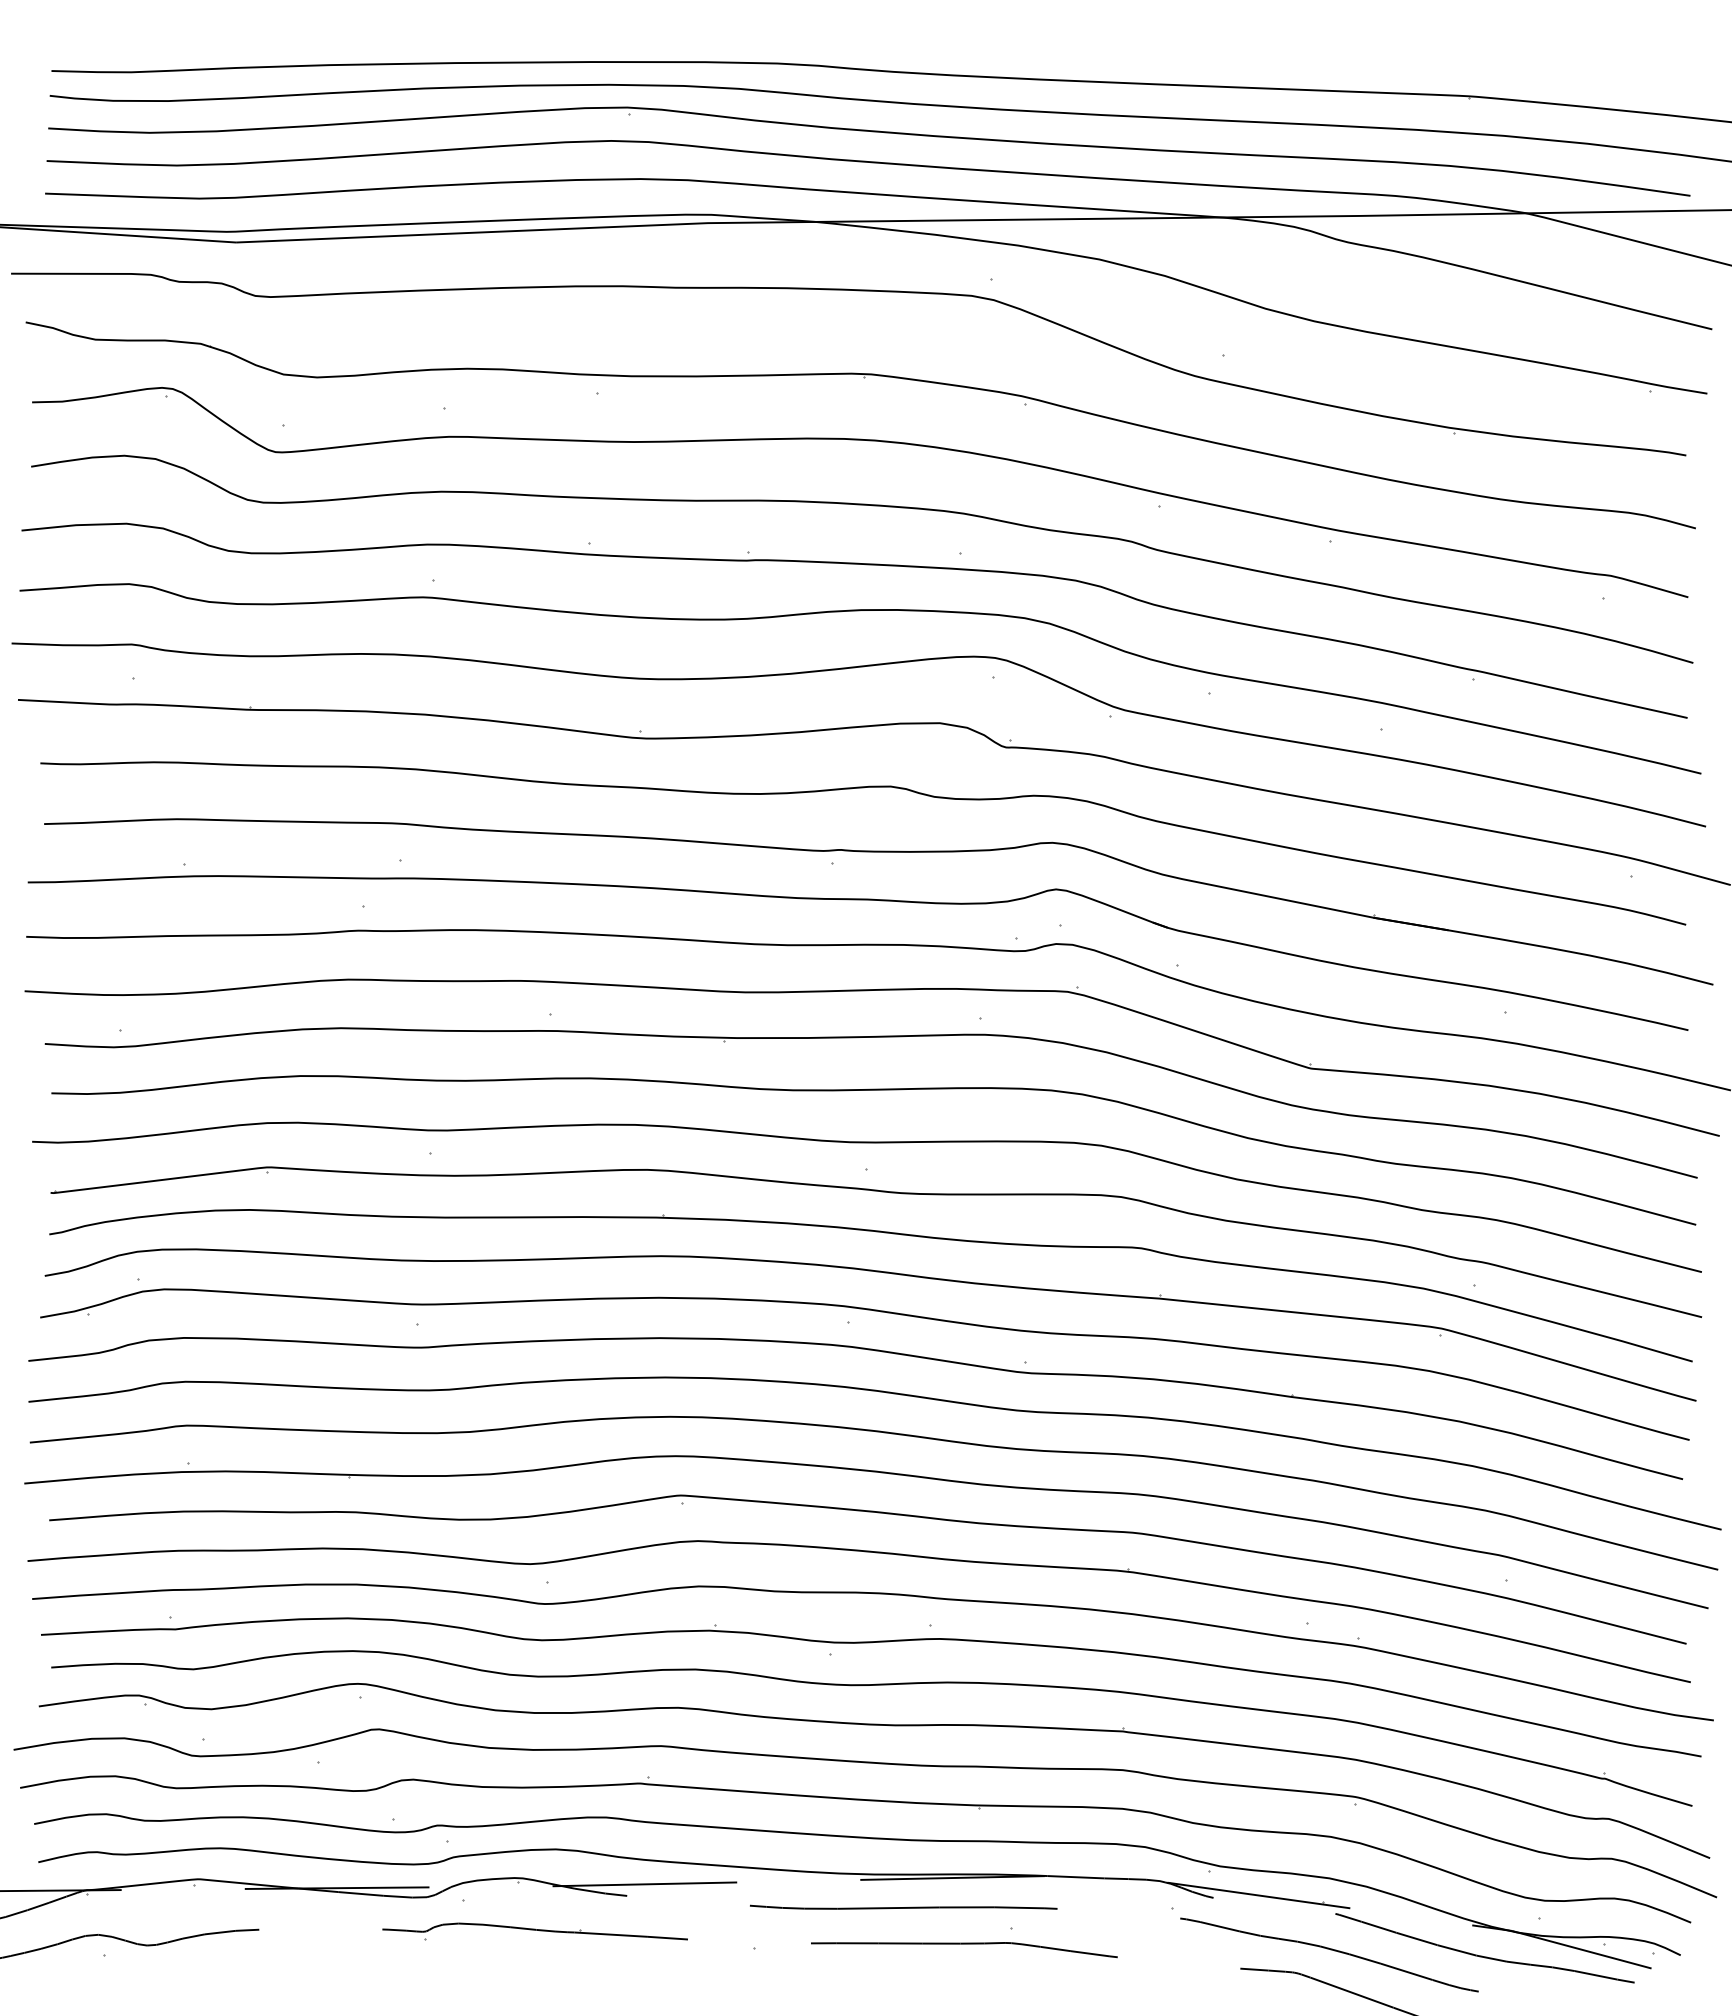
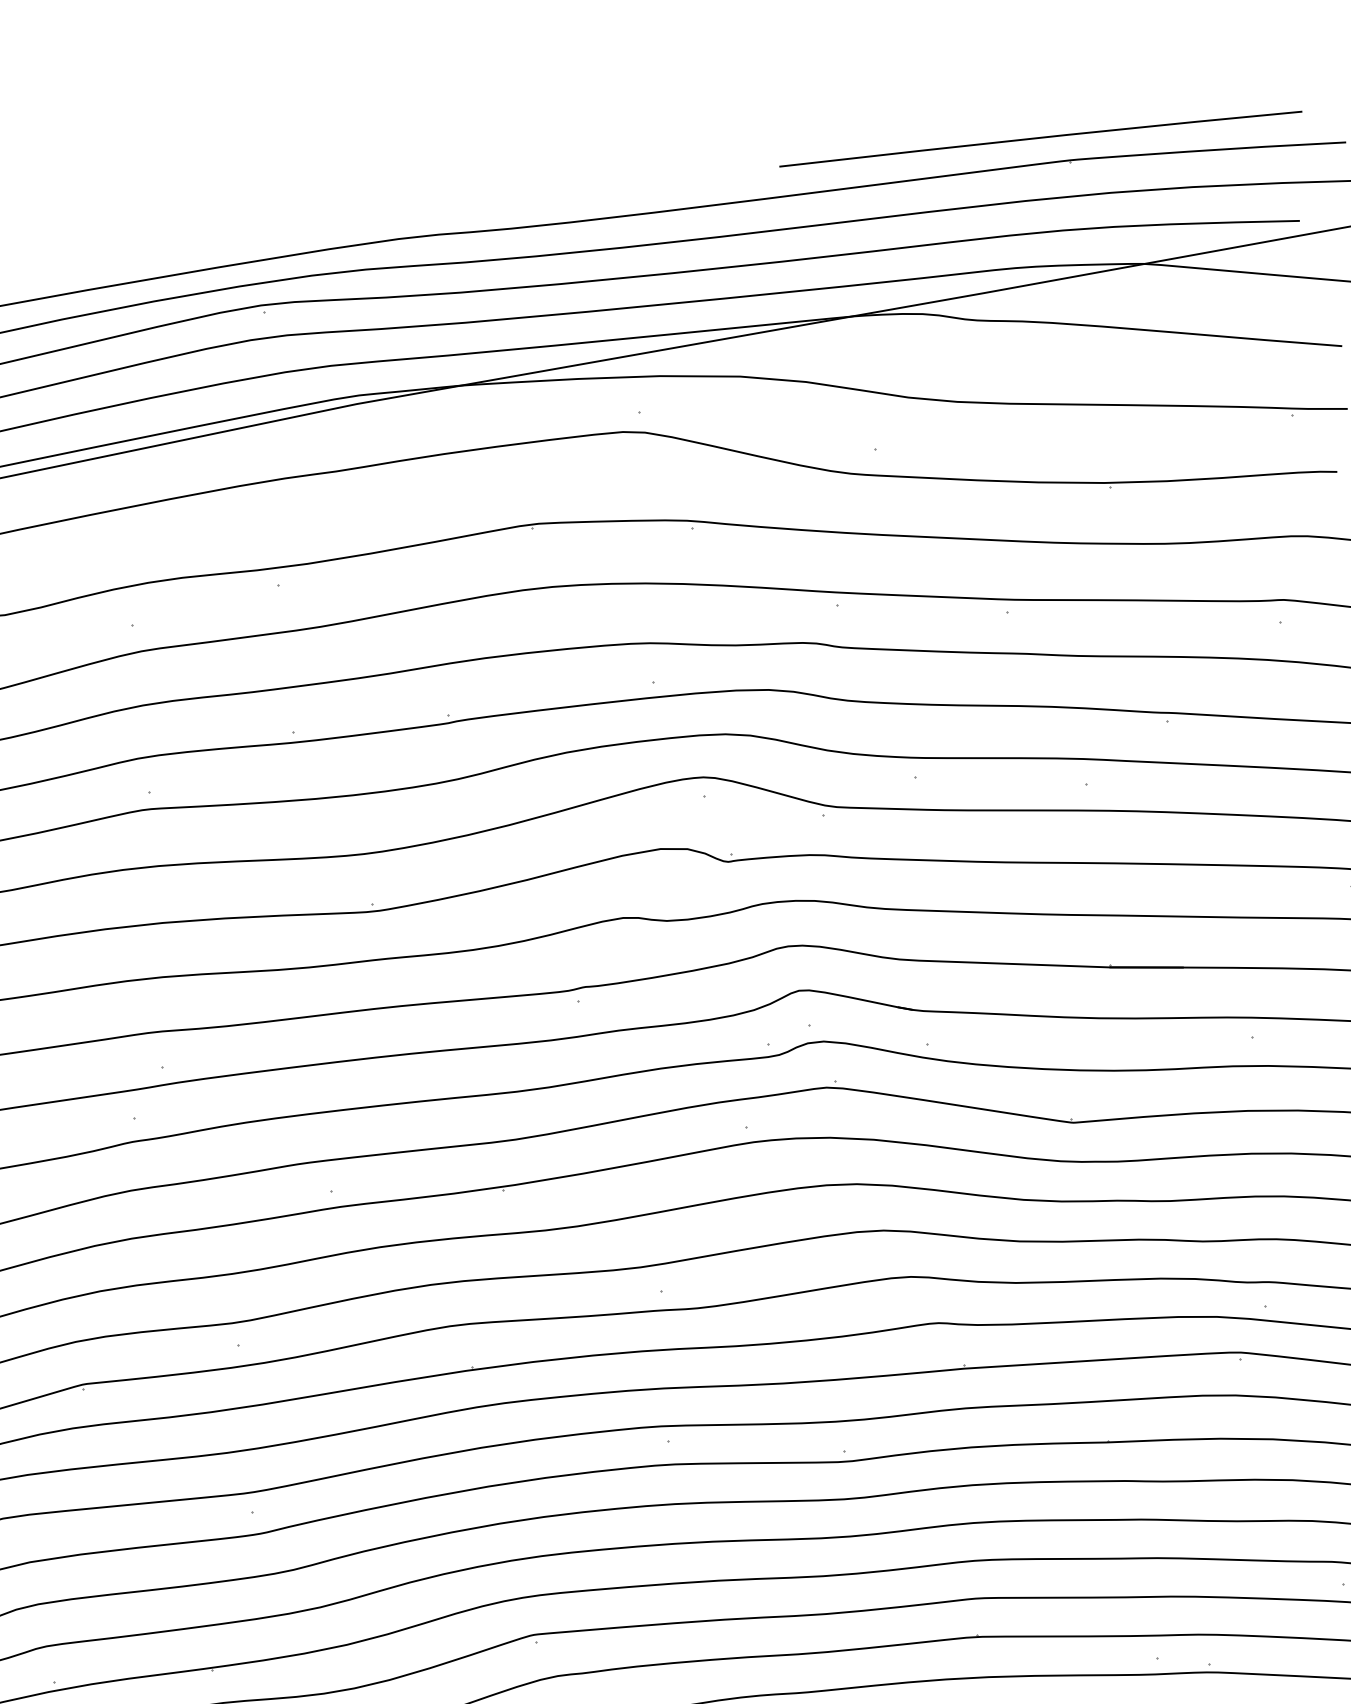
line: (1442, 69) -> (1040, 138), added

